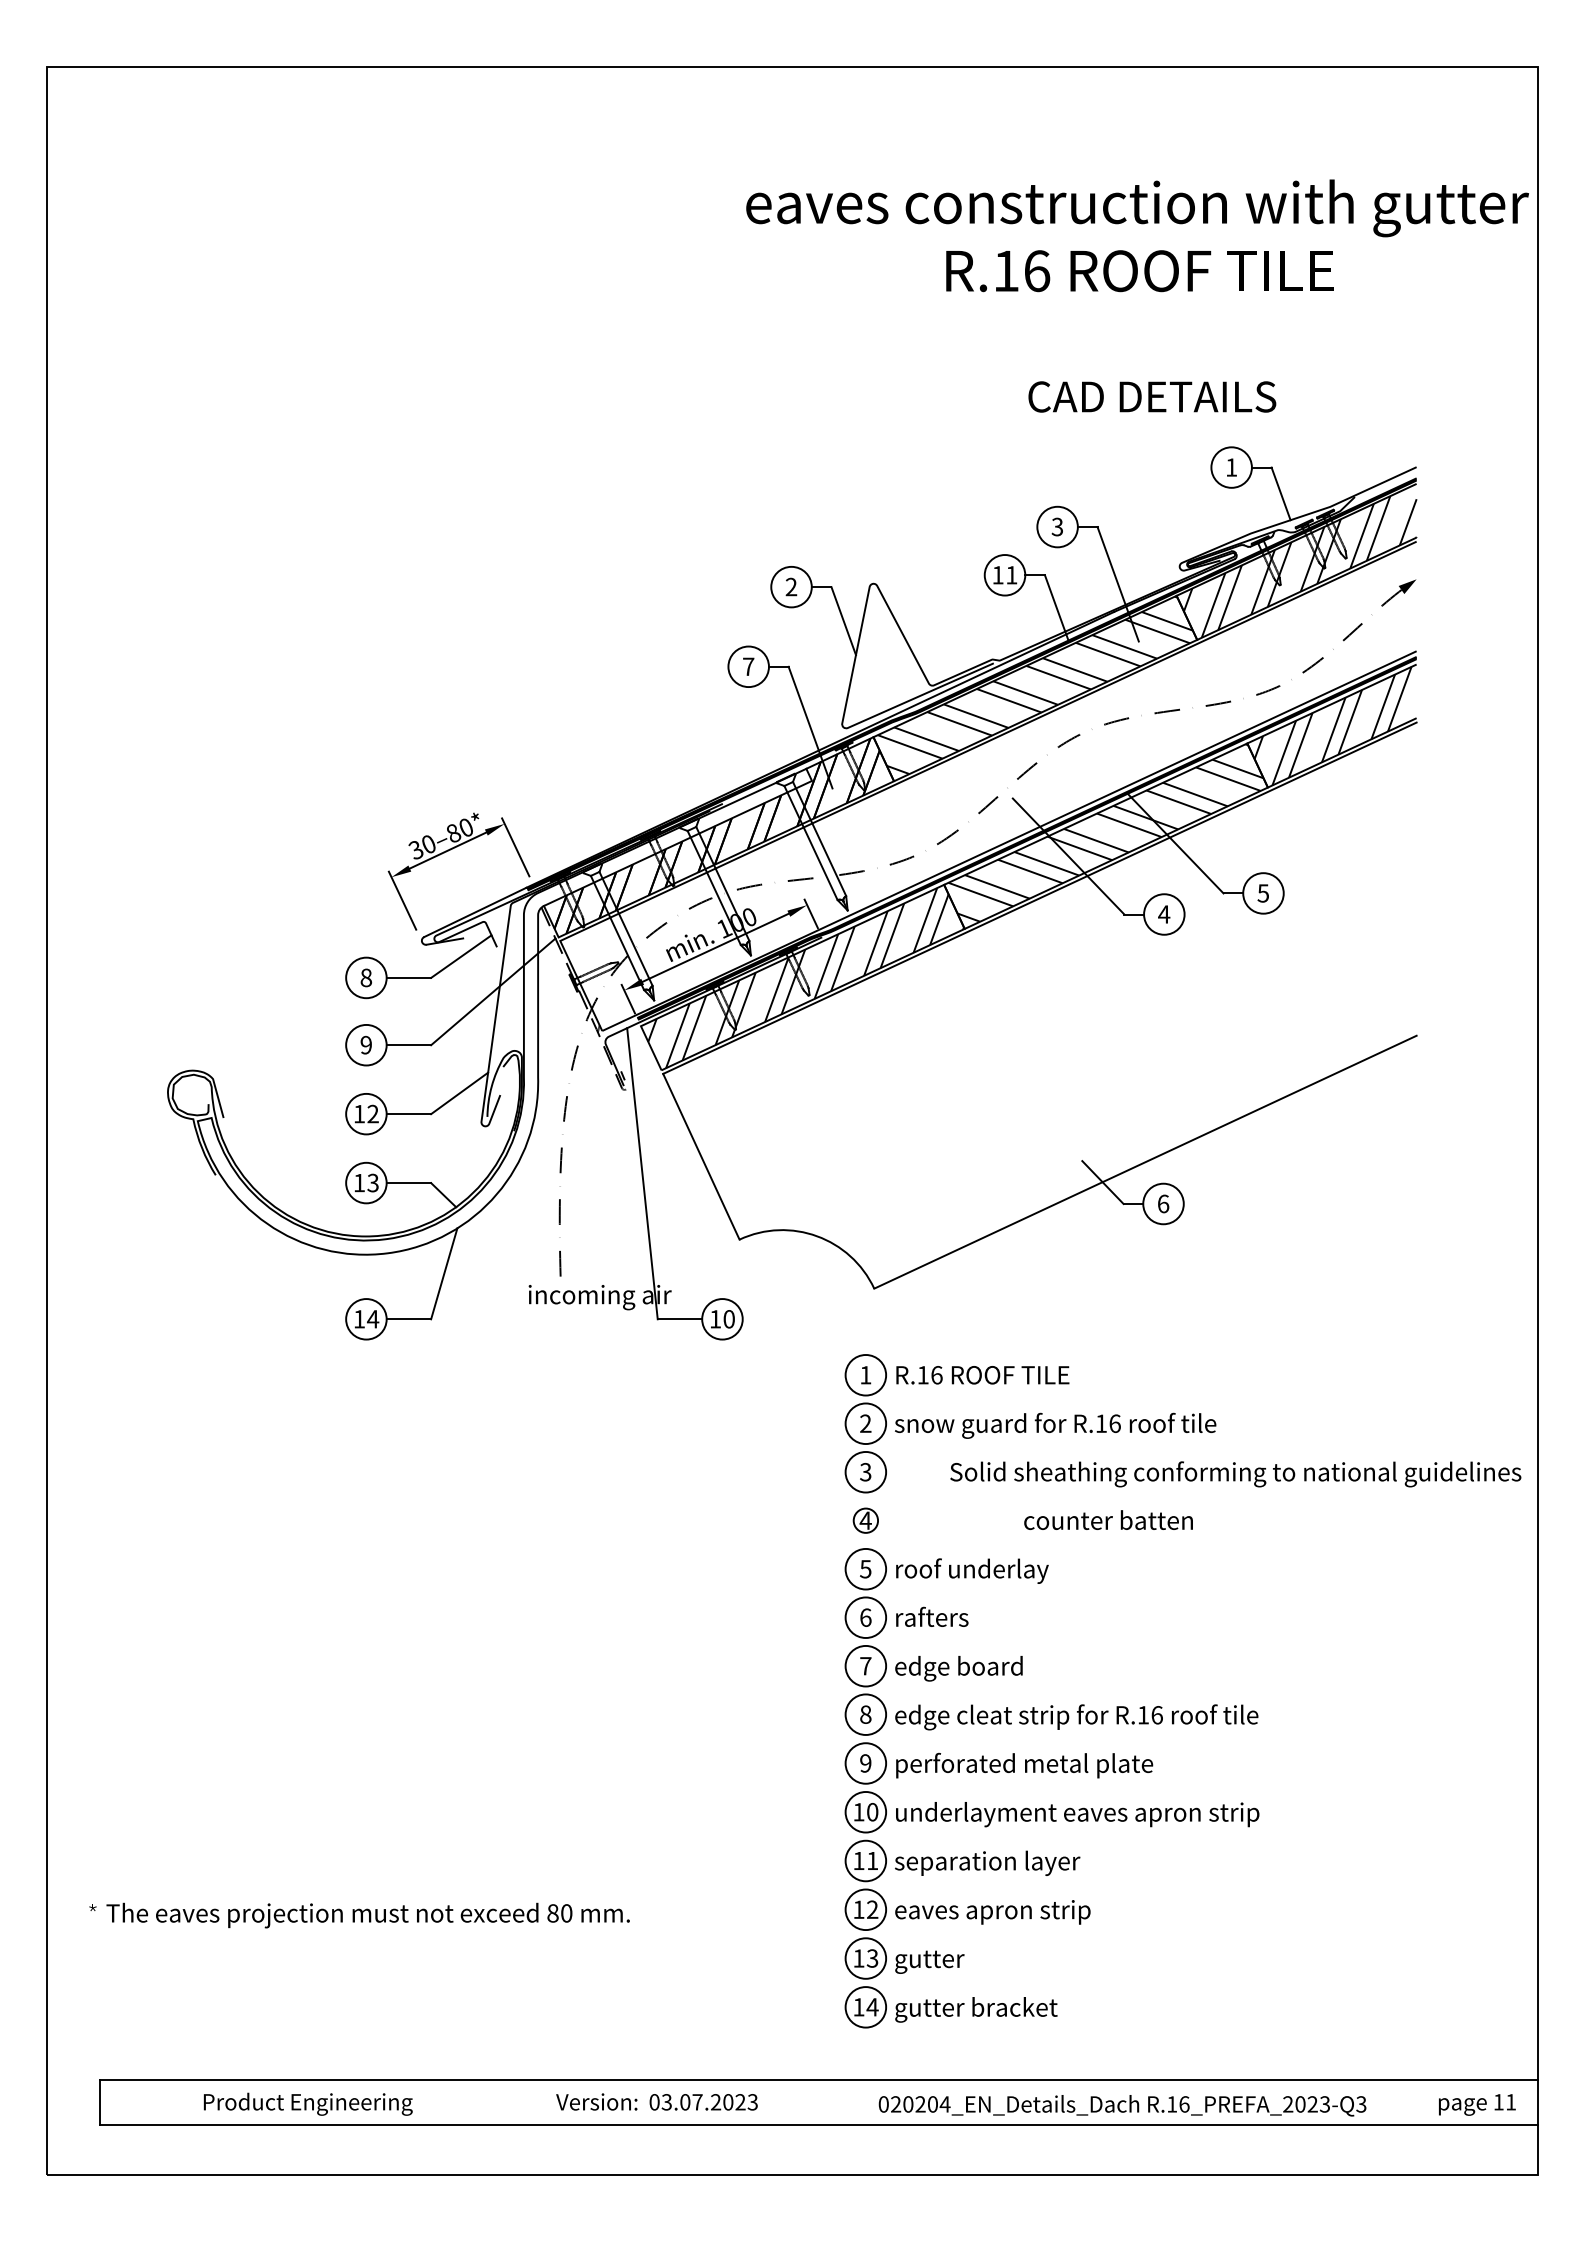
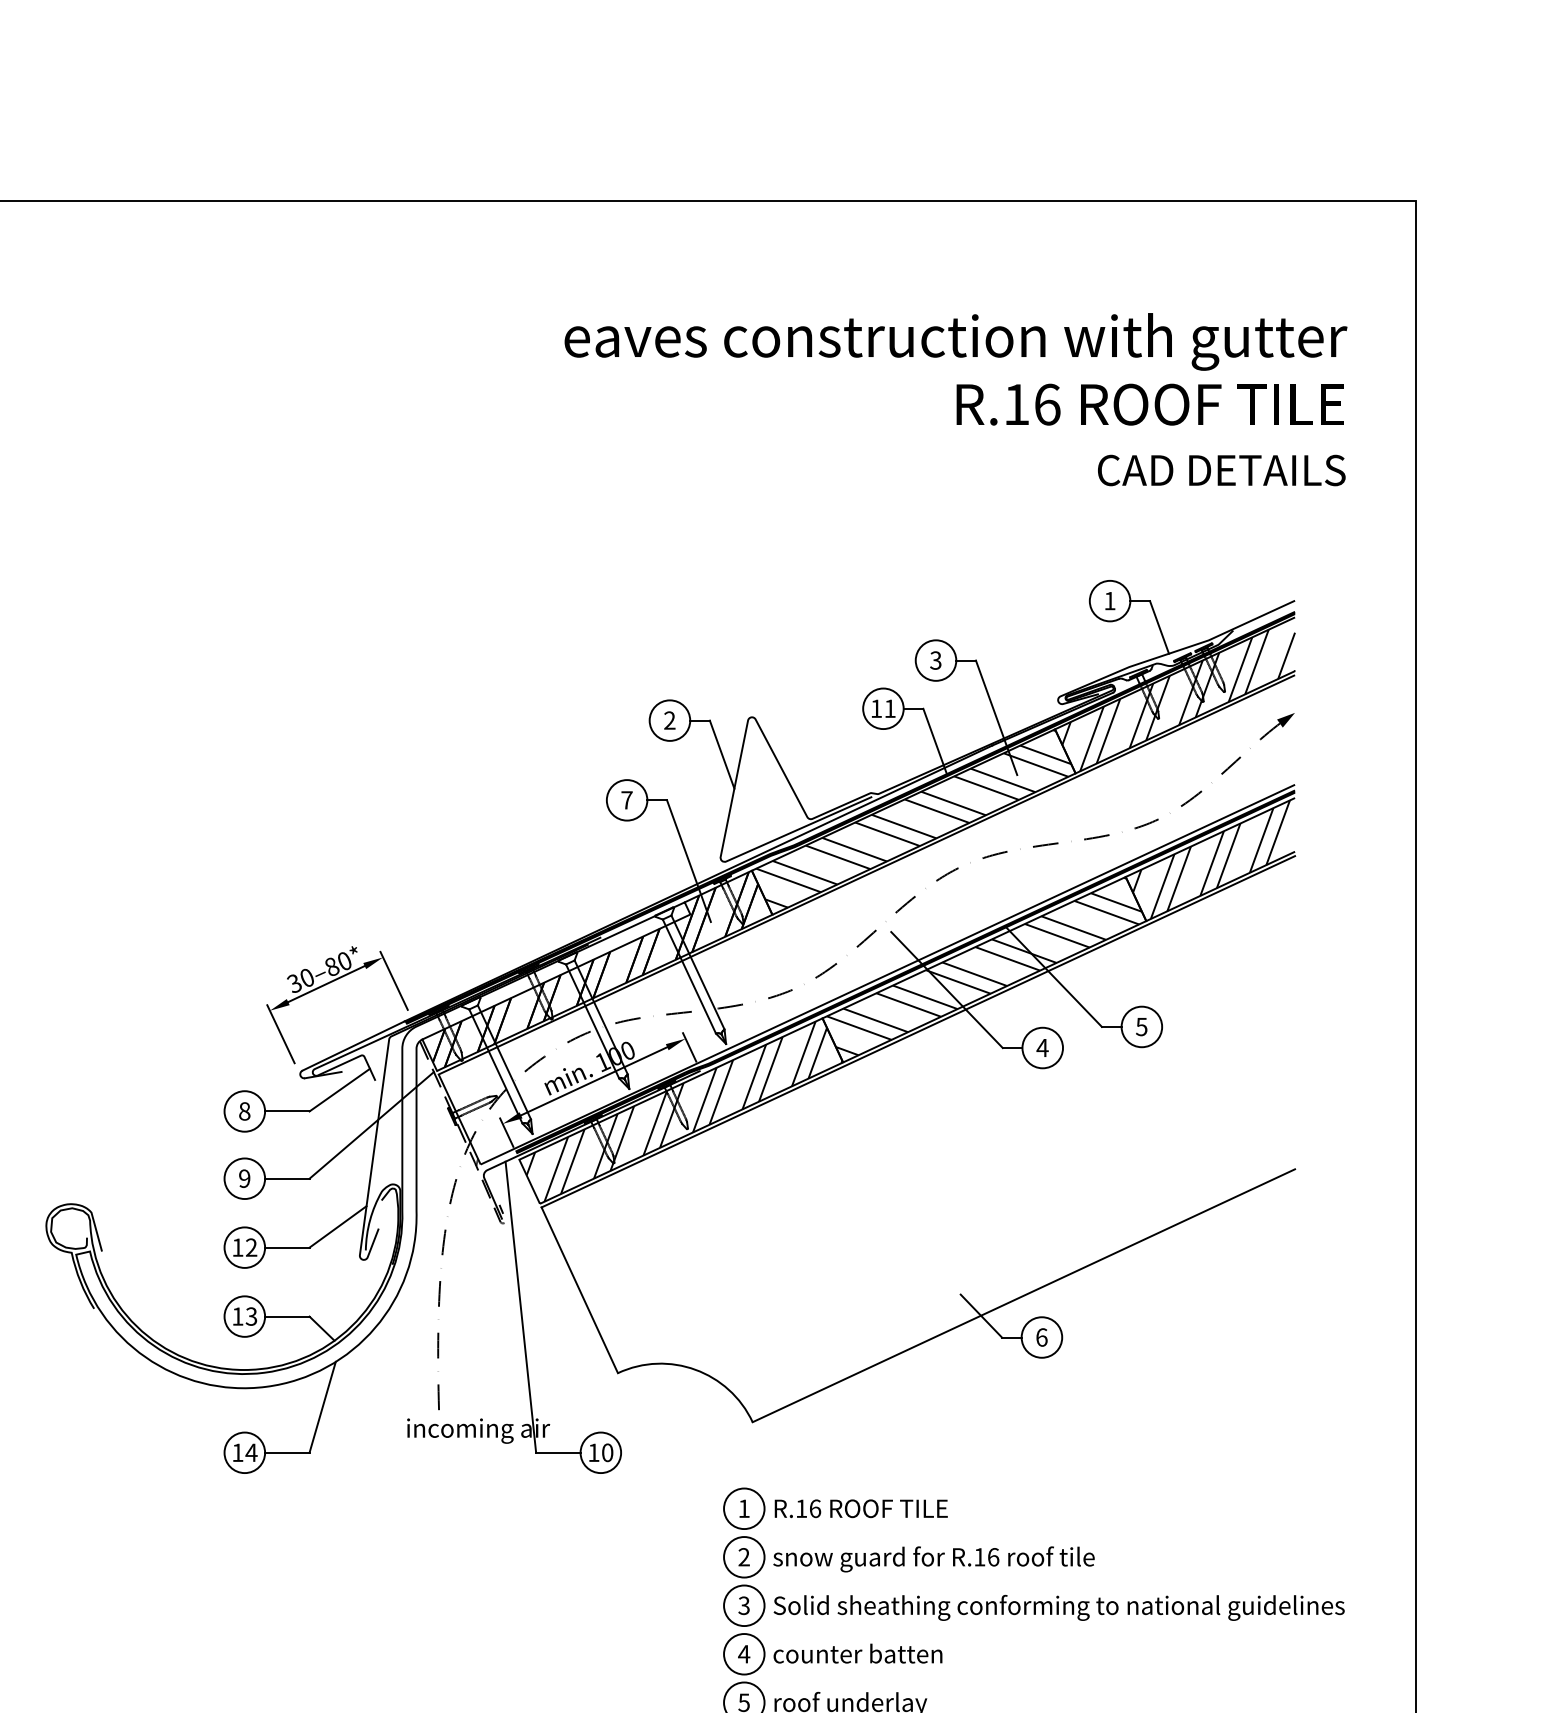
text: (1137, 208) -> (955, 342), moved
text: (1139, 271) -> (1149, 405), moved
text: (1152, 396) -> (1221, 470), moved
text: (1235, 1474) -> (1058, 1608), moved
text: (1108, 1519) -> (857, 1653), moved
circle: (865, 1520) -> (743, 1654), size x1.67

